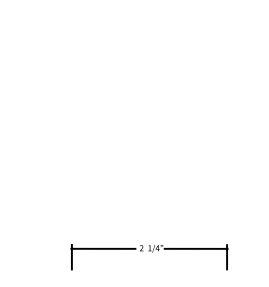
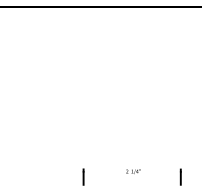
line: (103, 248) -> (103, 171), removed
line: (194, 248) -> (160, 171), removed

